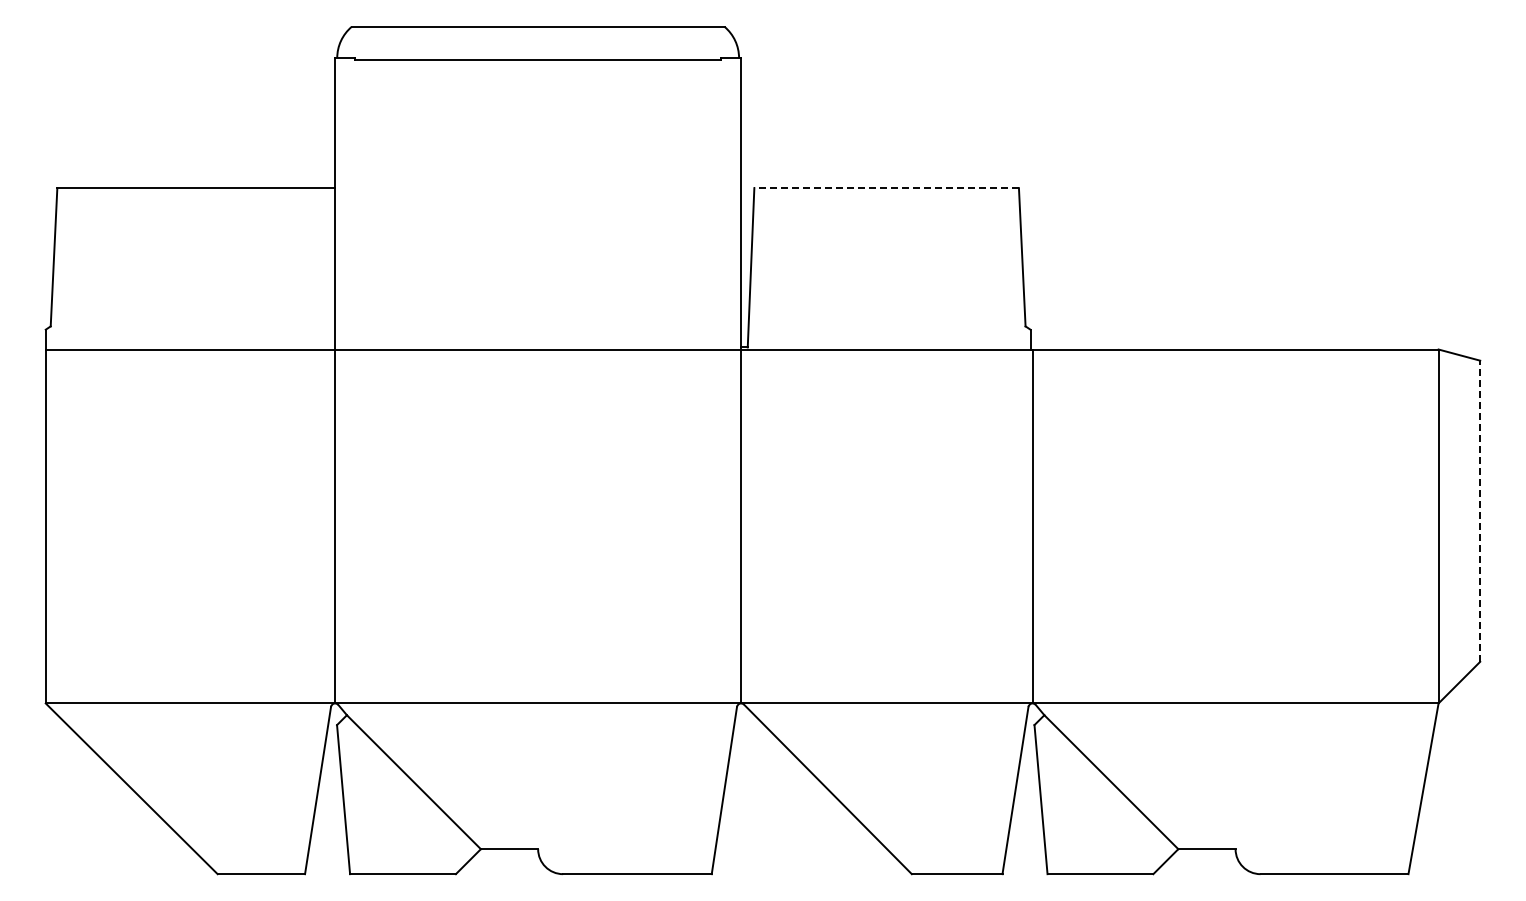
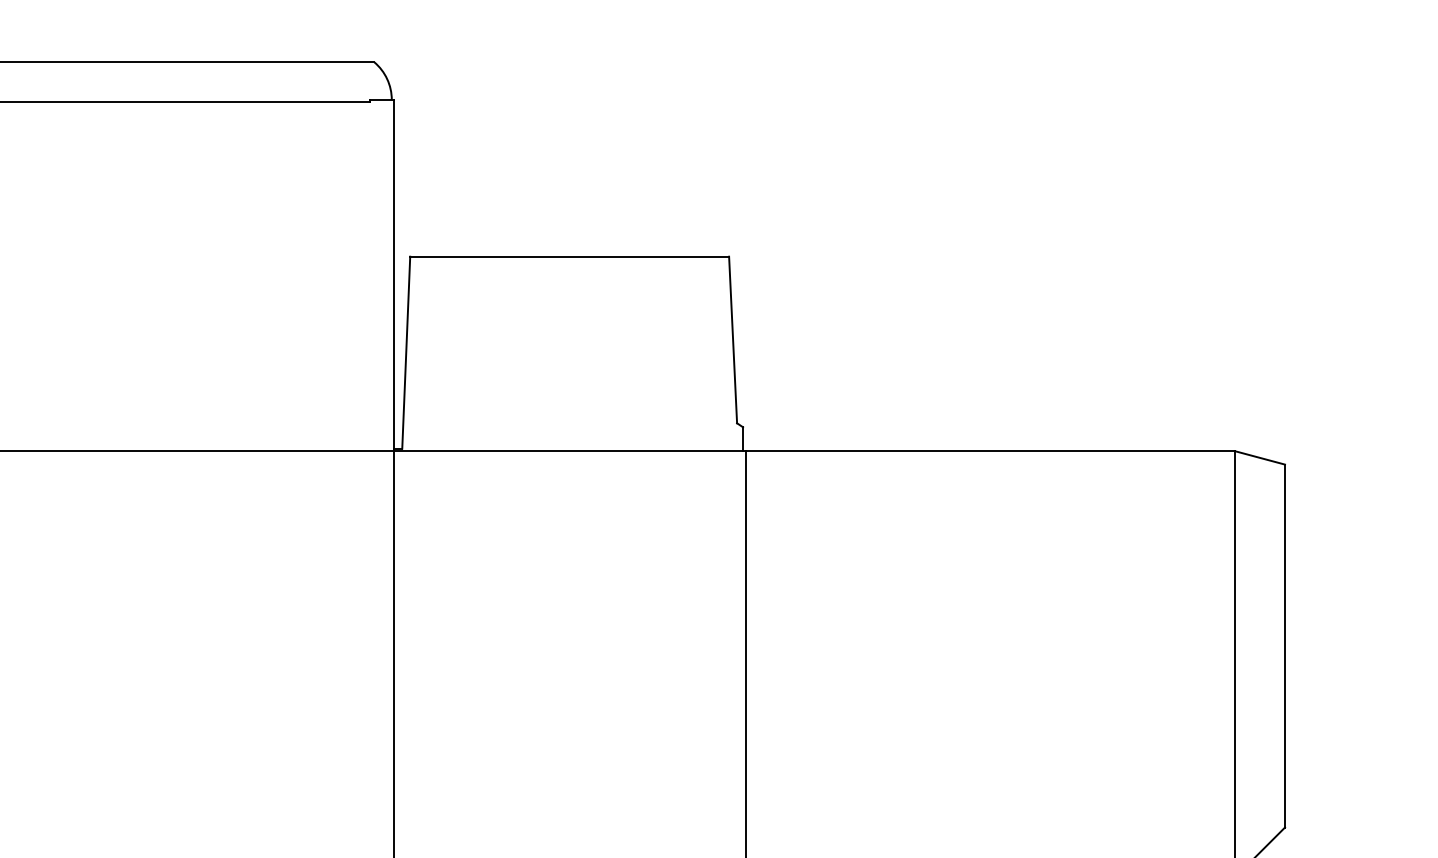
line: (886, 188) -> (569, 257), dashed -> solid
line: (1480, 511) -> (1285, 646), dashed -> solid

